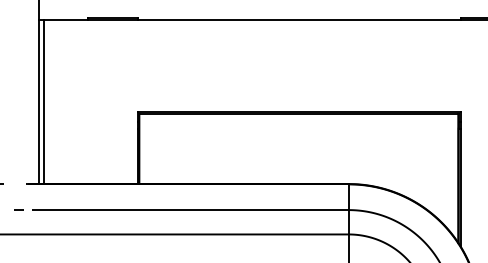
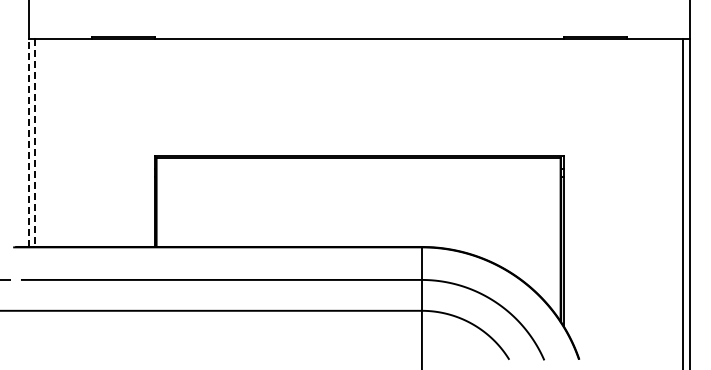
line: (39, 102) -> (29, 143), solid -> dashed
line: (43, 102) -> (35, 143), solid -> dashed

